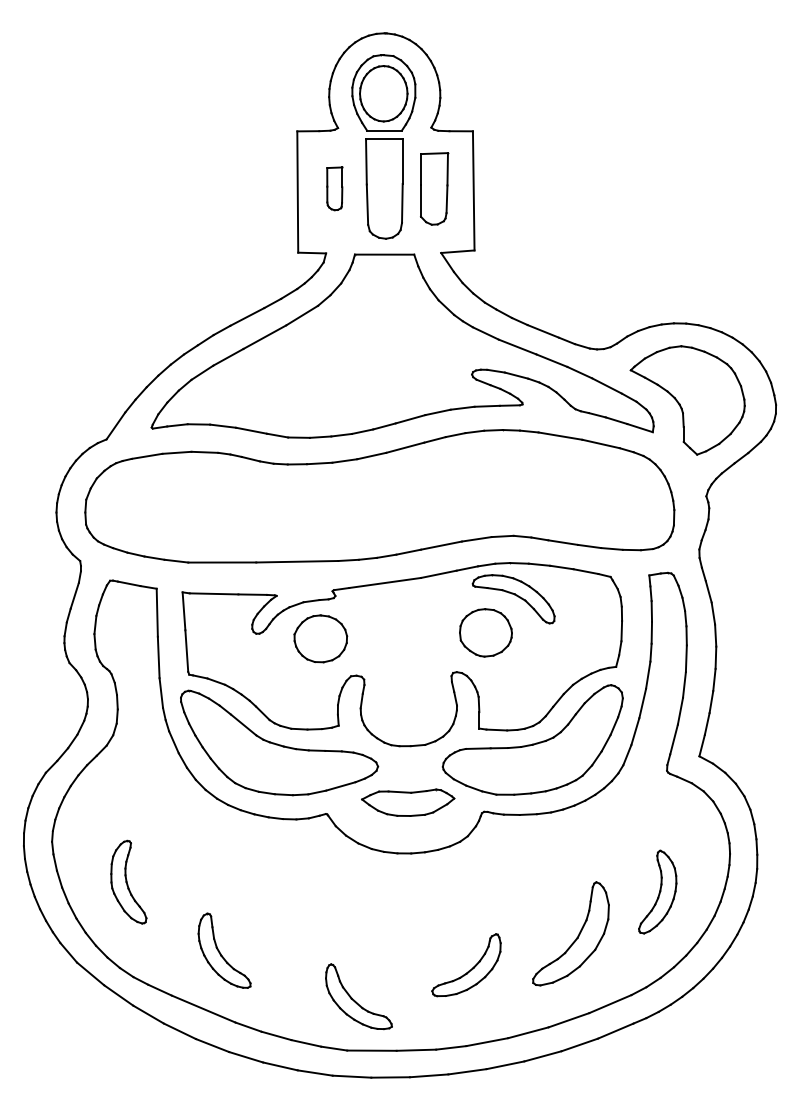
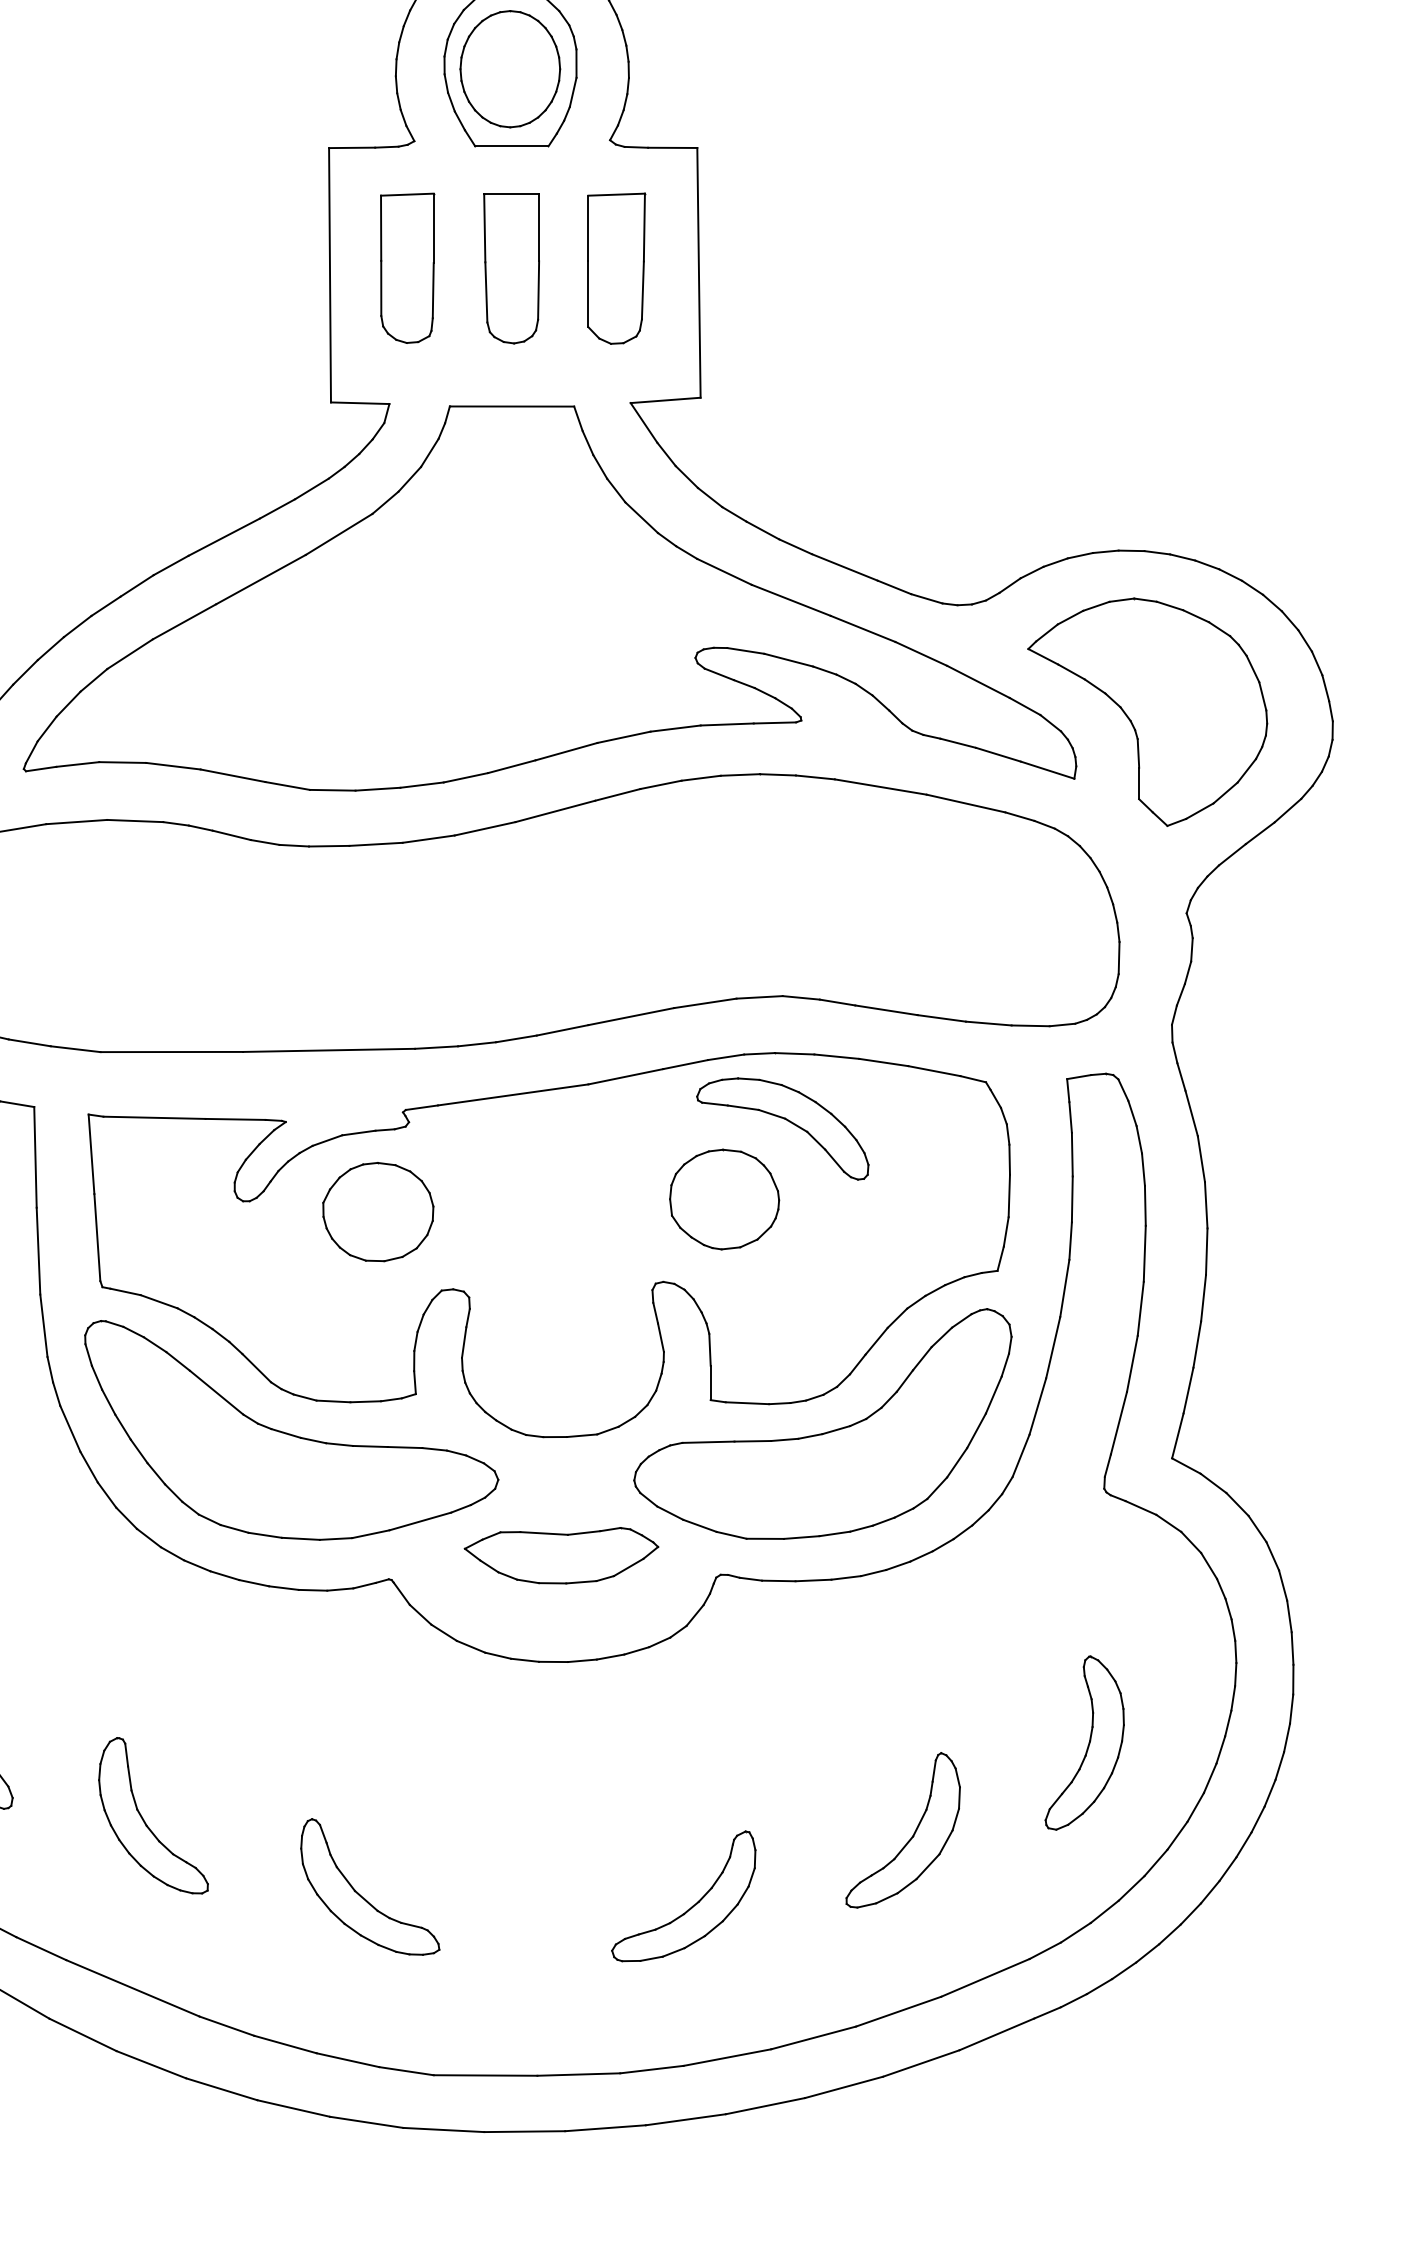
part: (334, 188) -> (407, 267), size x1.67
part: (384, 188) -> (511, 267), size x0.71
part: (571, 933) -> (903, 1829), size x0.71
part: (224, 950) -> (153, 1815), moved
part: (358, 996) -> (369, 1886), moved

